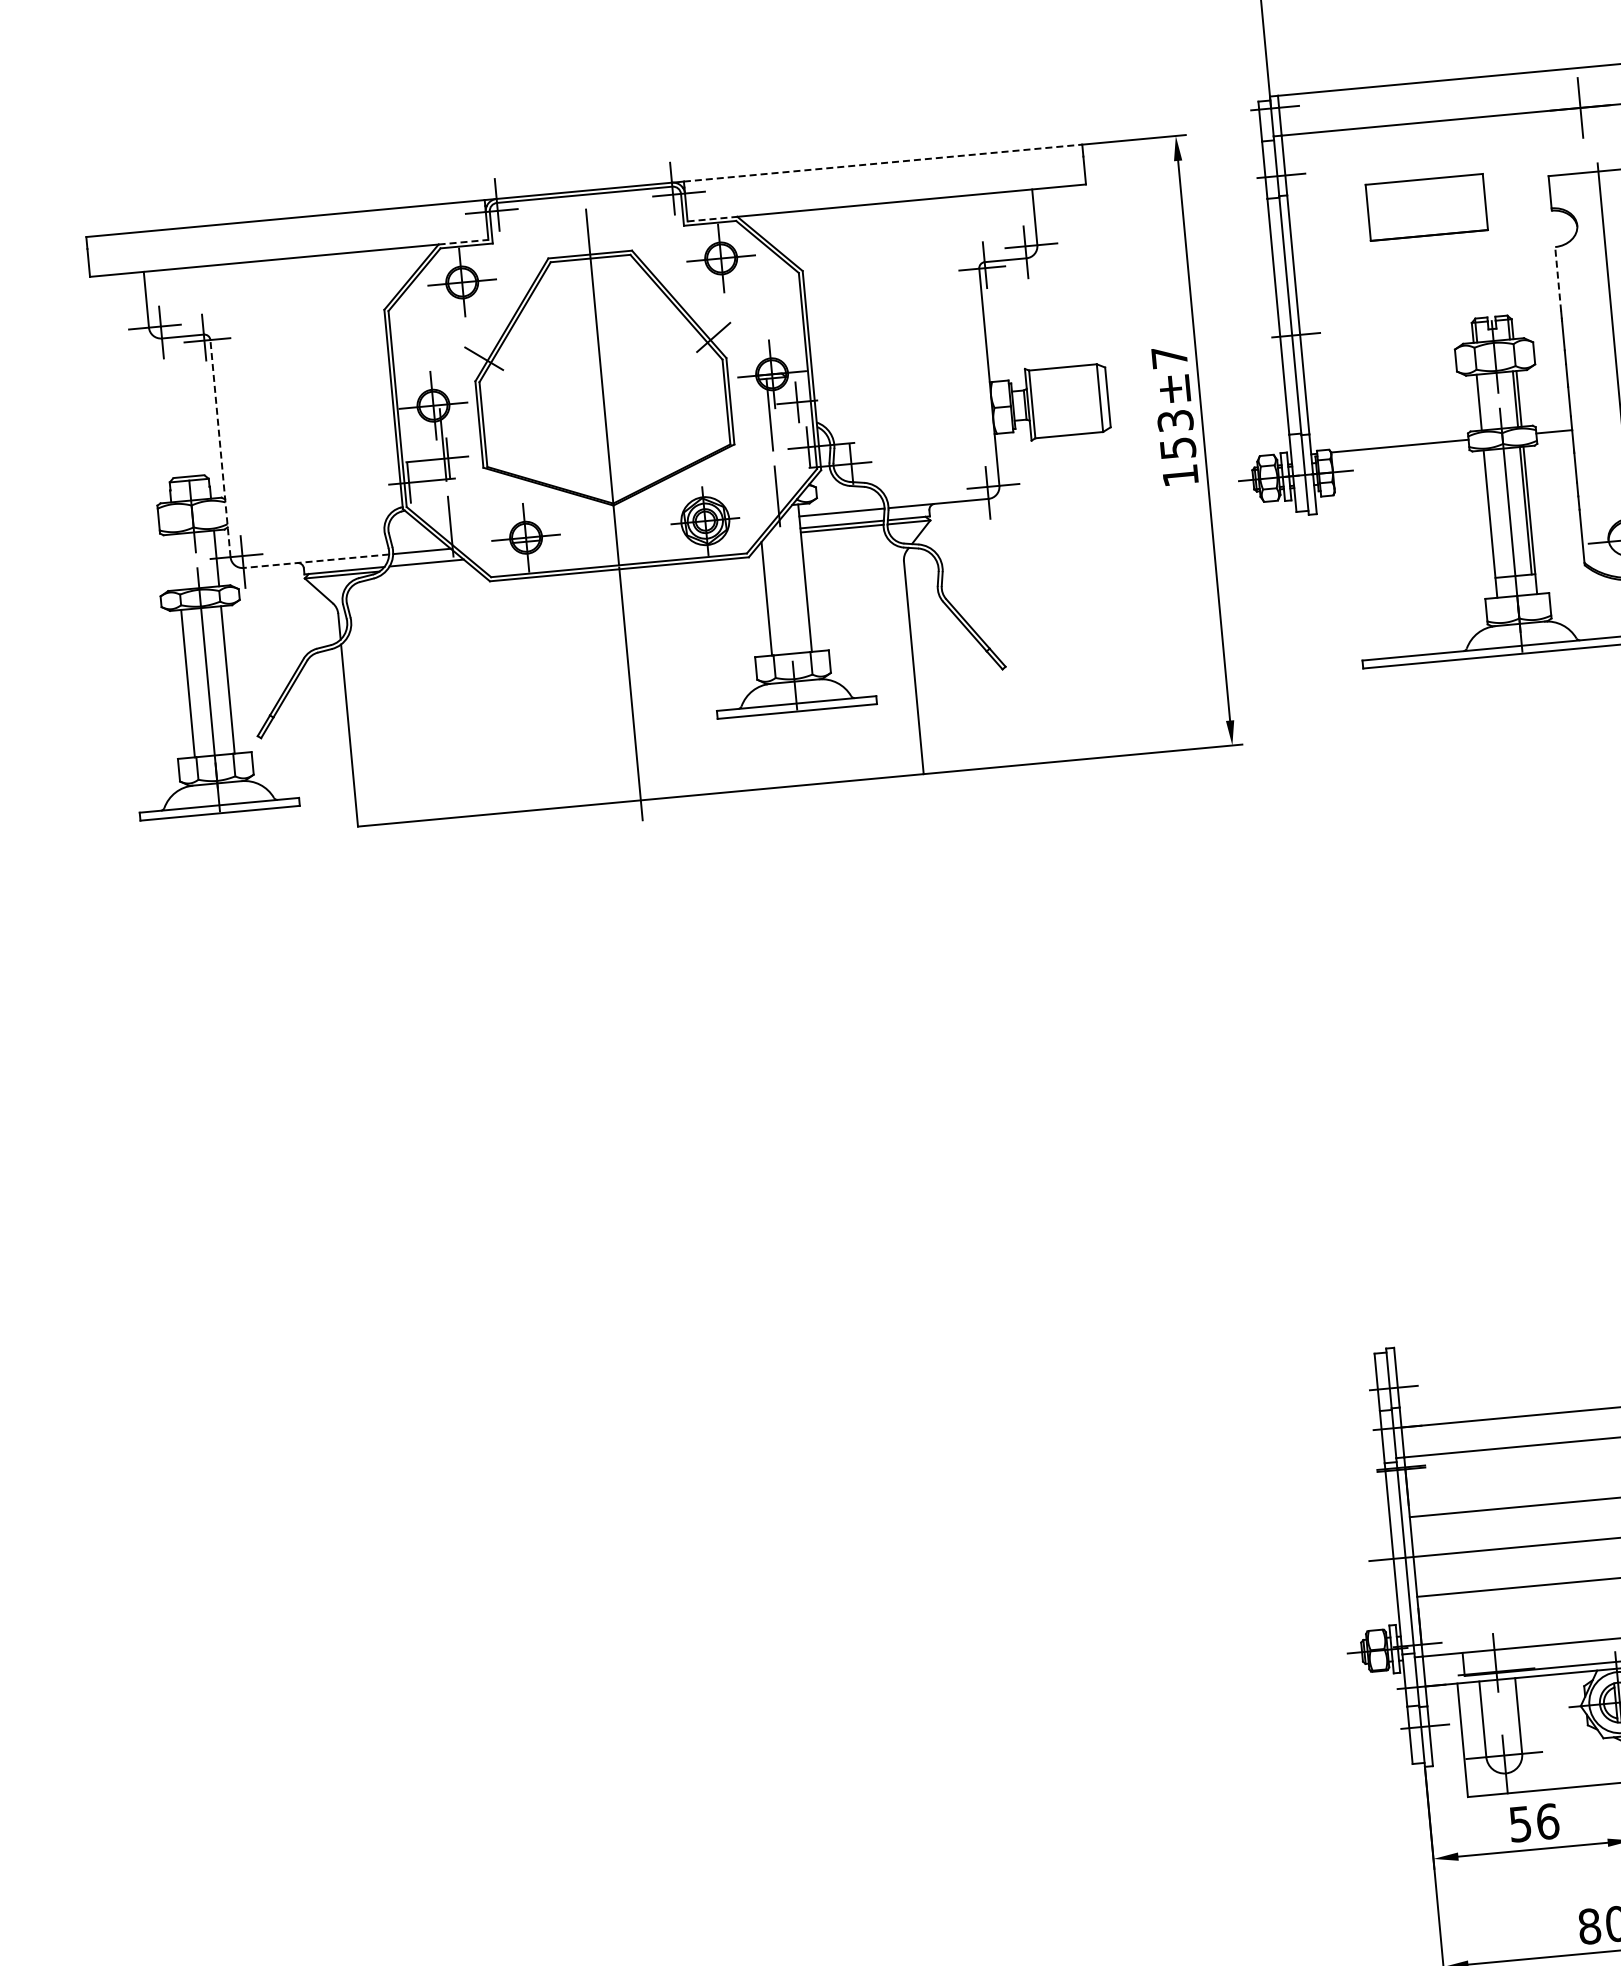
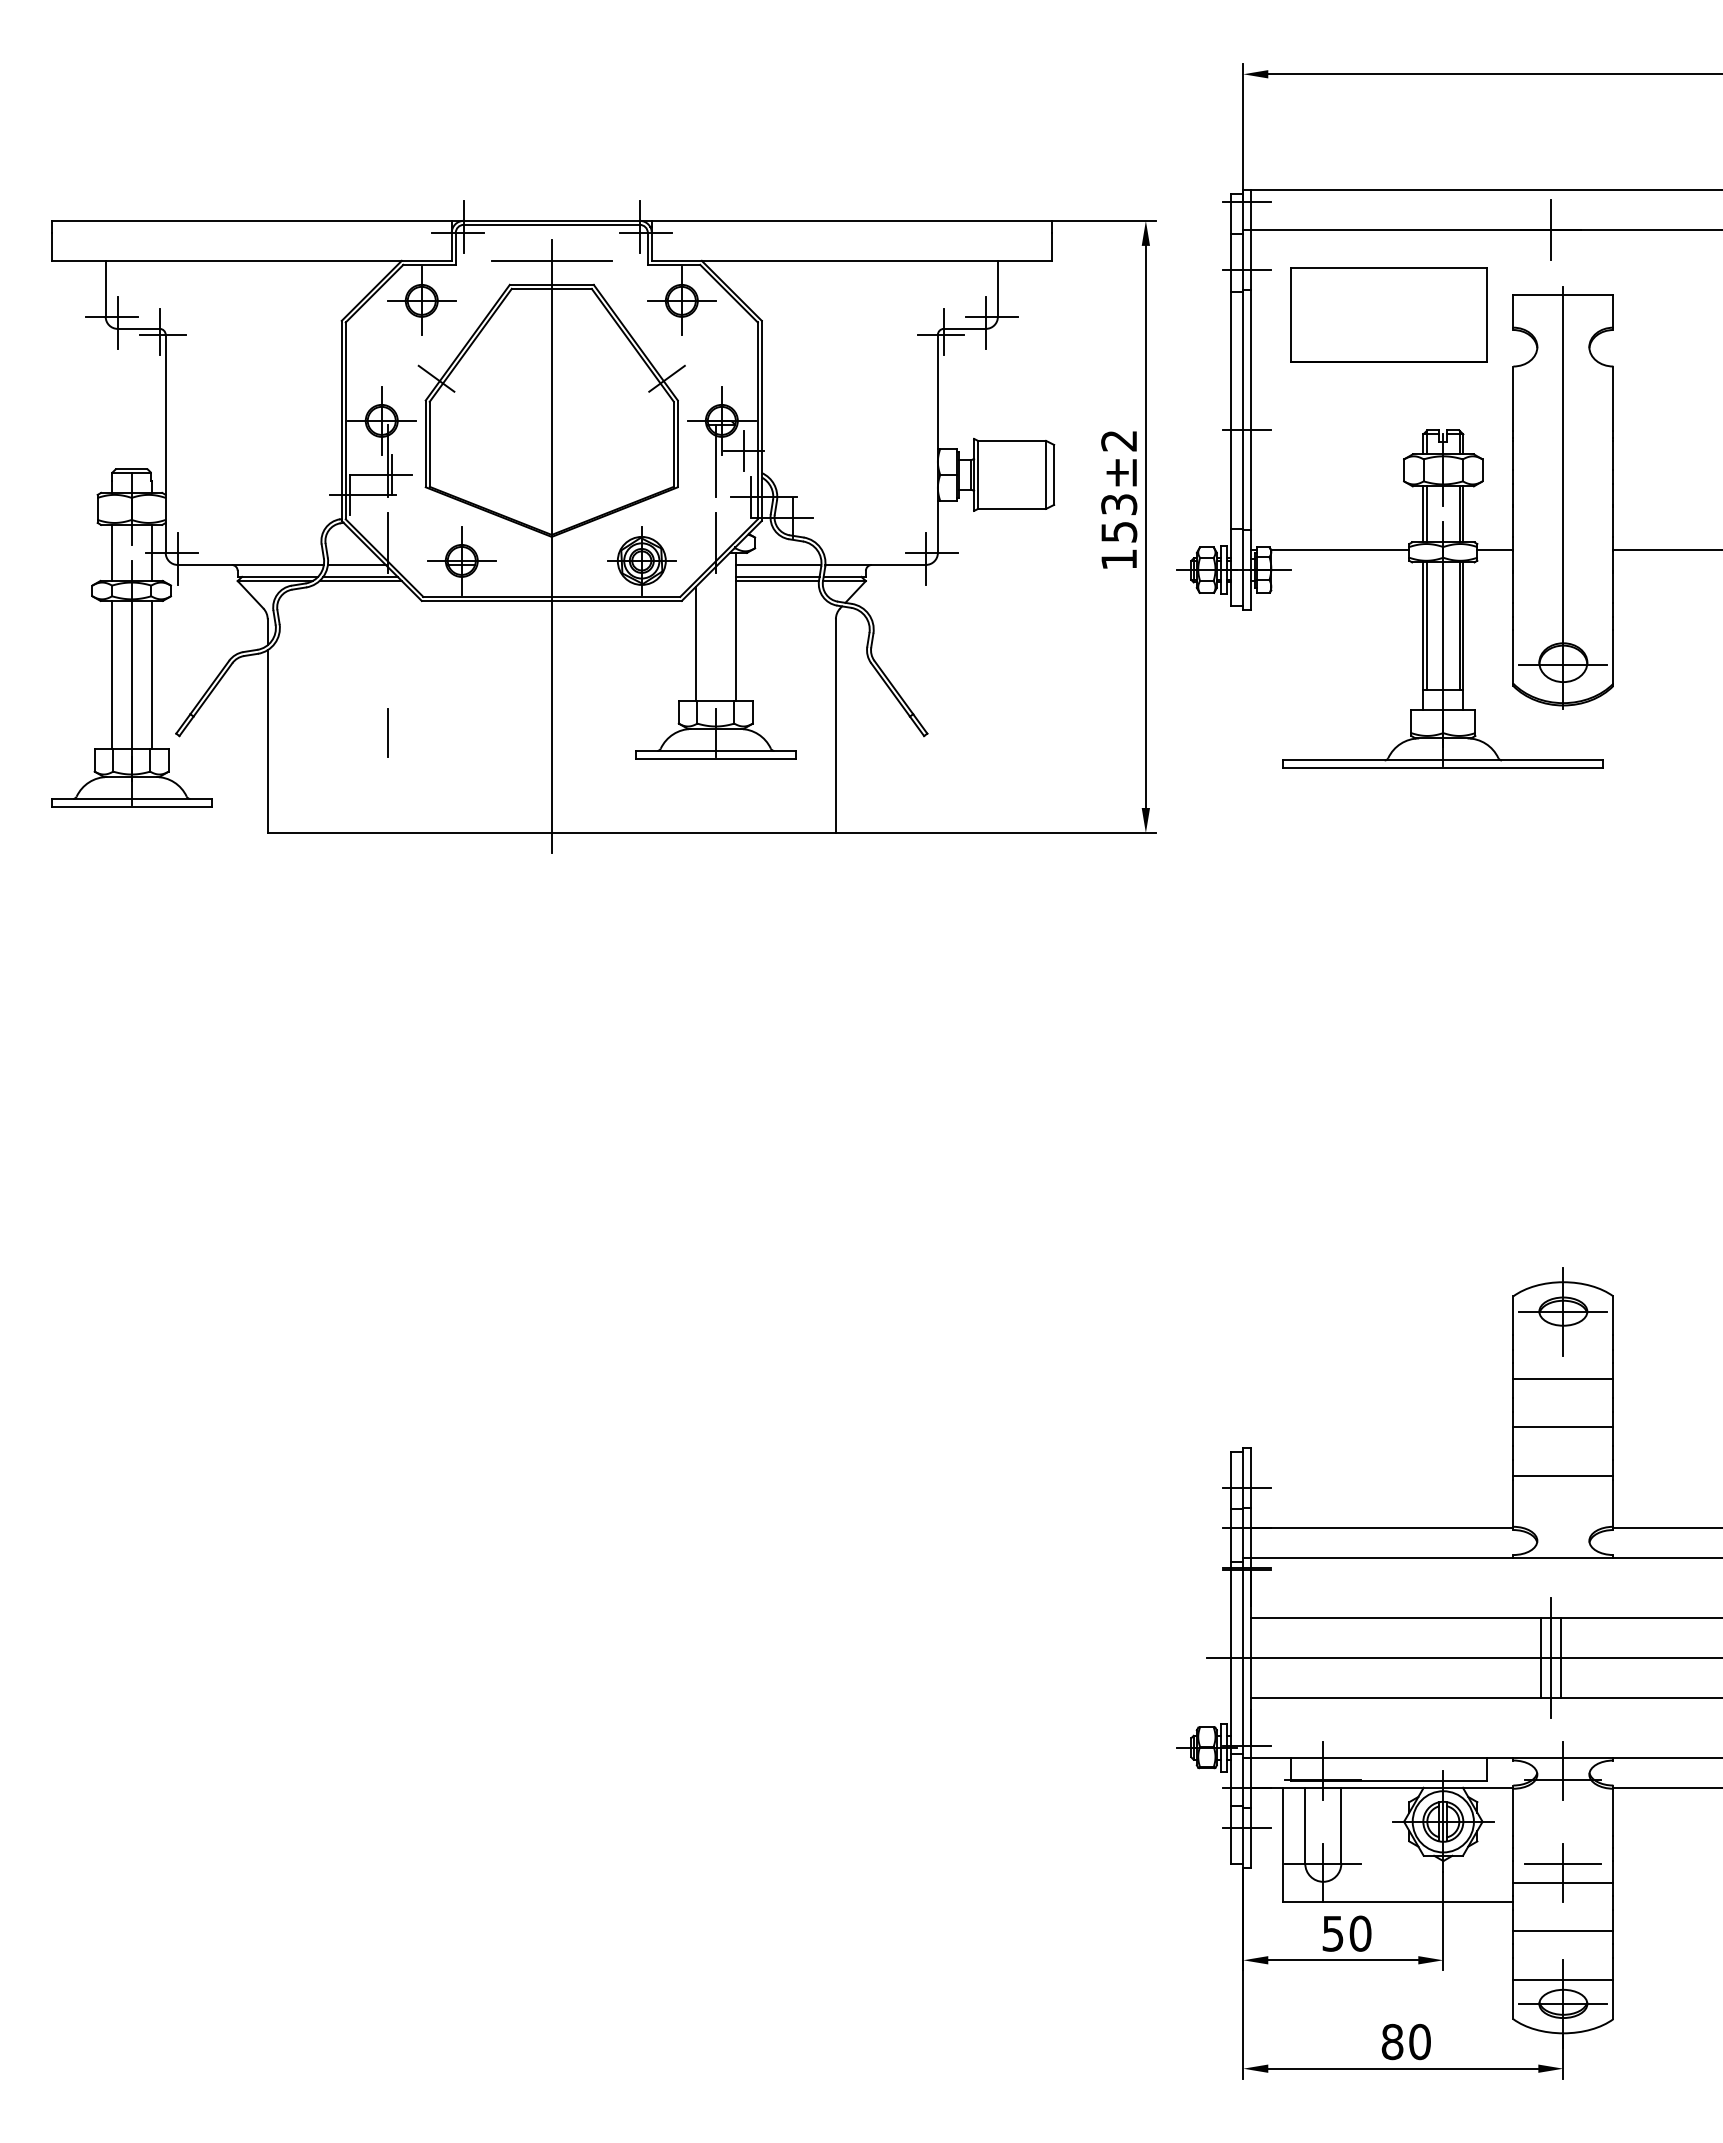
line: (883, 162) -> (852, 220), dashed -> solid
part: (1426, 206) -> (1388, 314), size x1.67
line: (713, 218) -> (677, 260), dashed -> solid
line: (587, 230) -> (551, 260), added
line: (464, 241) -> (427, 260), dashed -> solid
line: (1558, 278) -> (1513, 398), dashed -> solid
text: (1168, 357) -> (1118, 440), ±7 -> ±2
line: (1482, 402) -> (1426, 514), added
line: (220, 448) -> (165, 443), dashed -> solid
line: (1492, 513) -> (1426, 626), added
line: (316, 560) -> (250, 564), dashed -> solid
line: (176, 561) -> (111, 552), added
line: (427, 567) -> (360, 581), added
line: (467, 715) -> (387, 732), added
text: (1547, 1821) -> (1360, 1933), 56 -> 50

